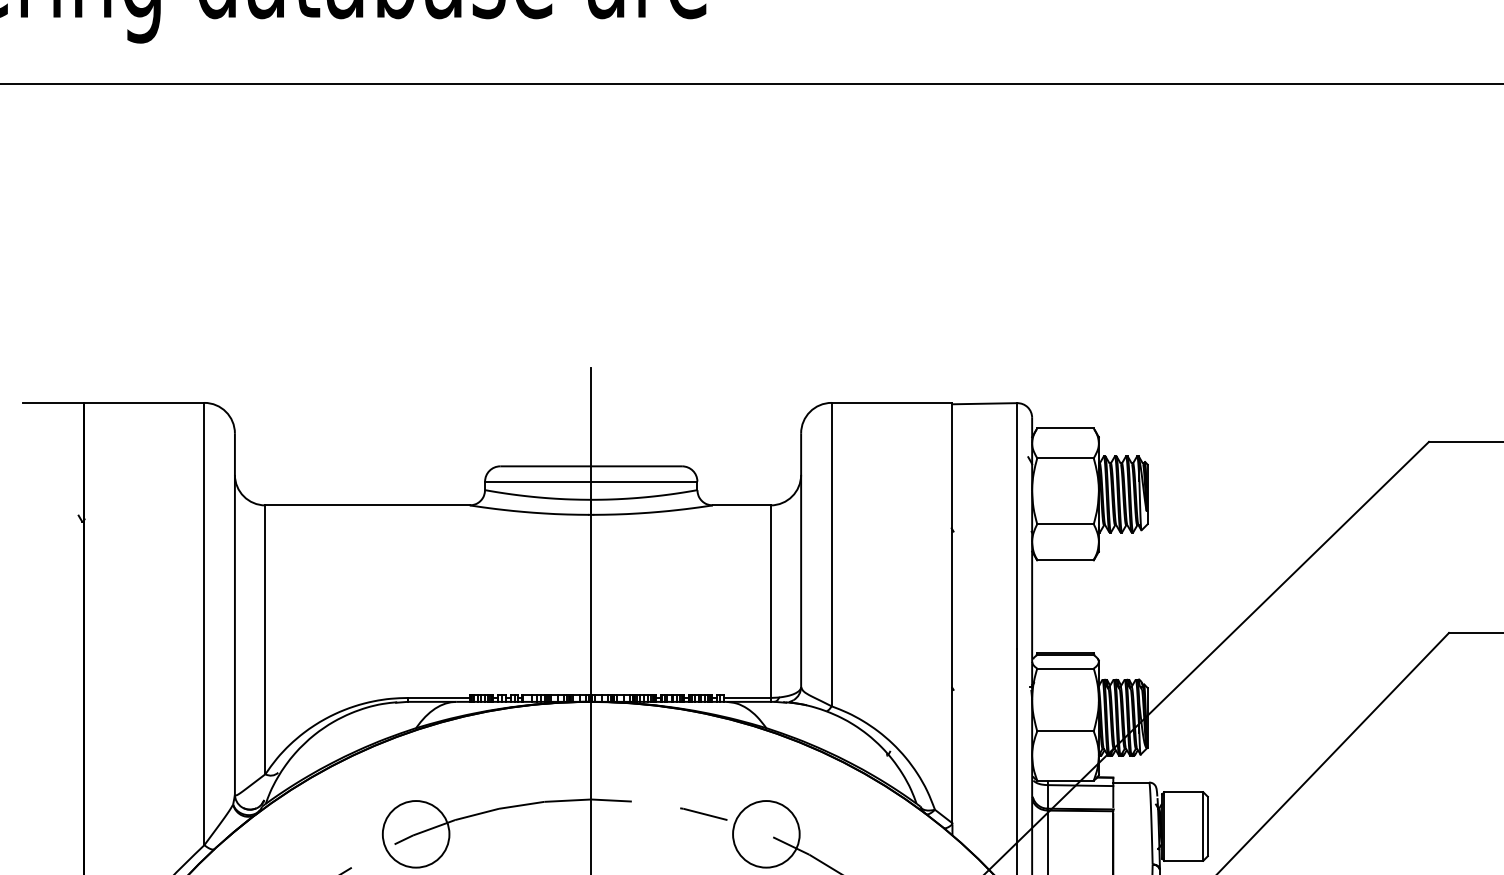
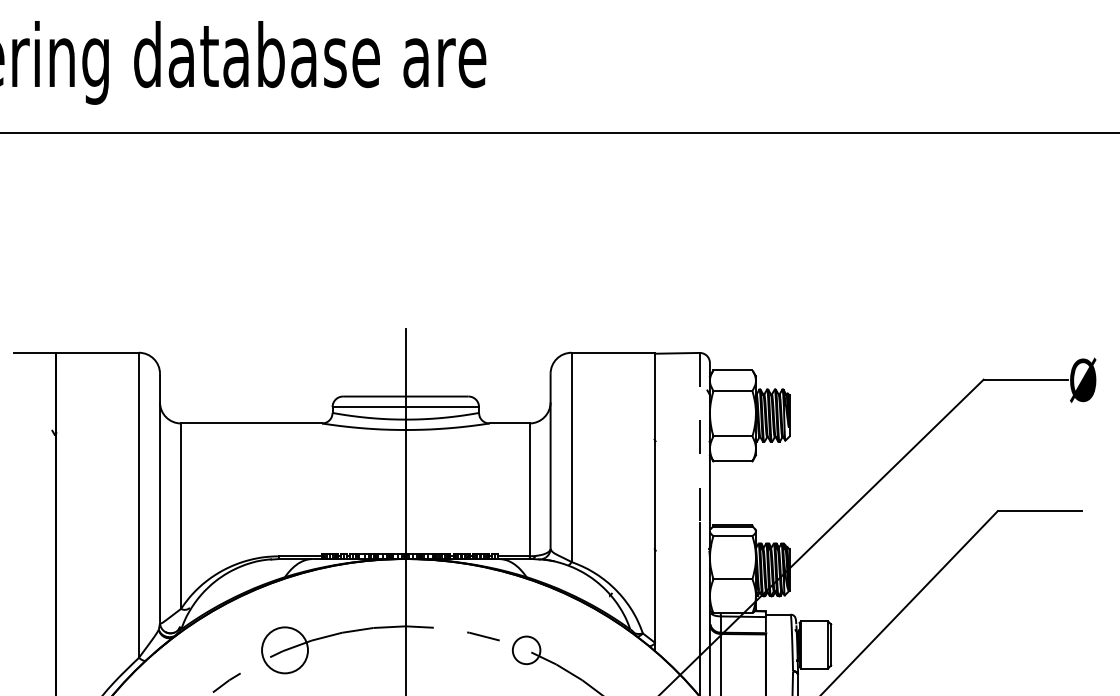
line: (1017, 525) -> (699, 437), solid -> dashed
circle: (766, 834) -> (526, 650), size x0.6

